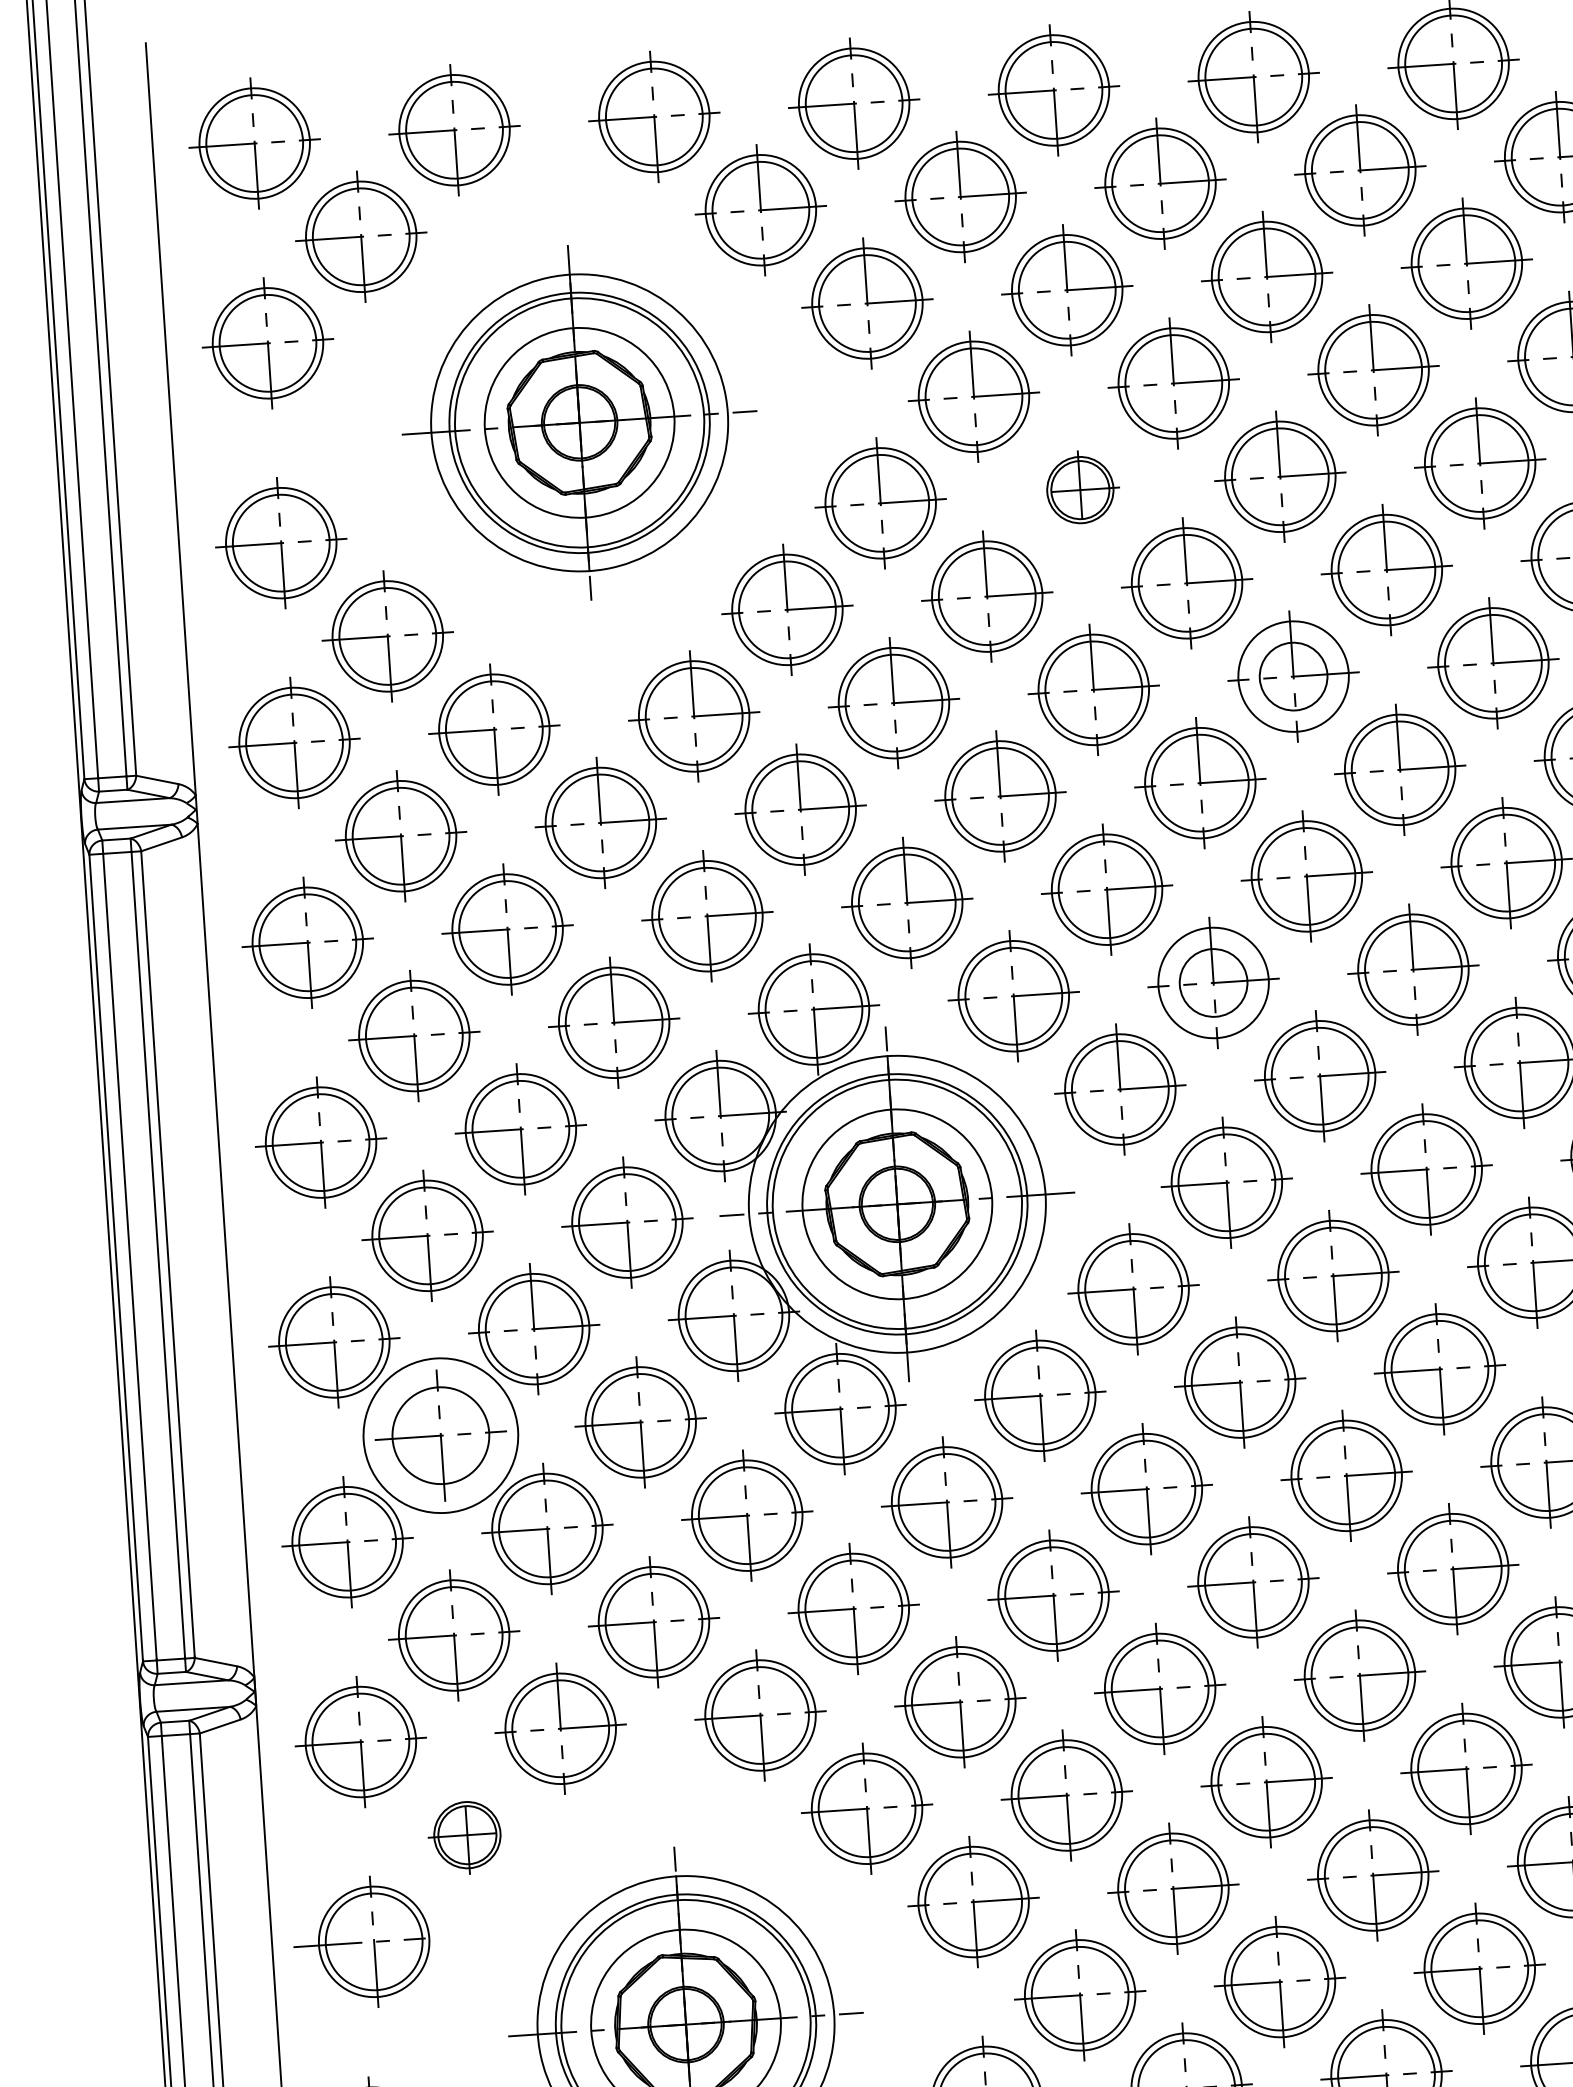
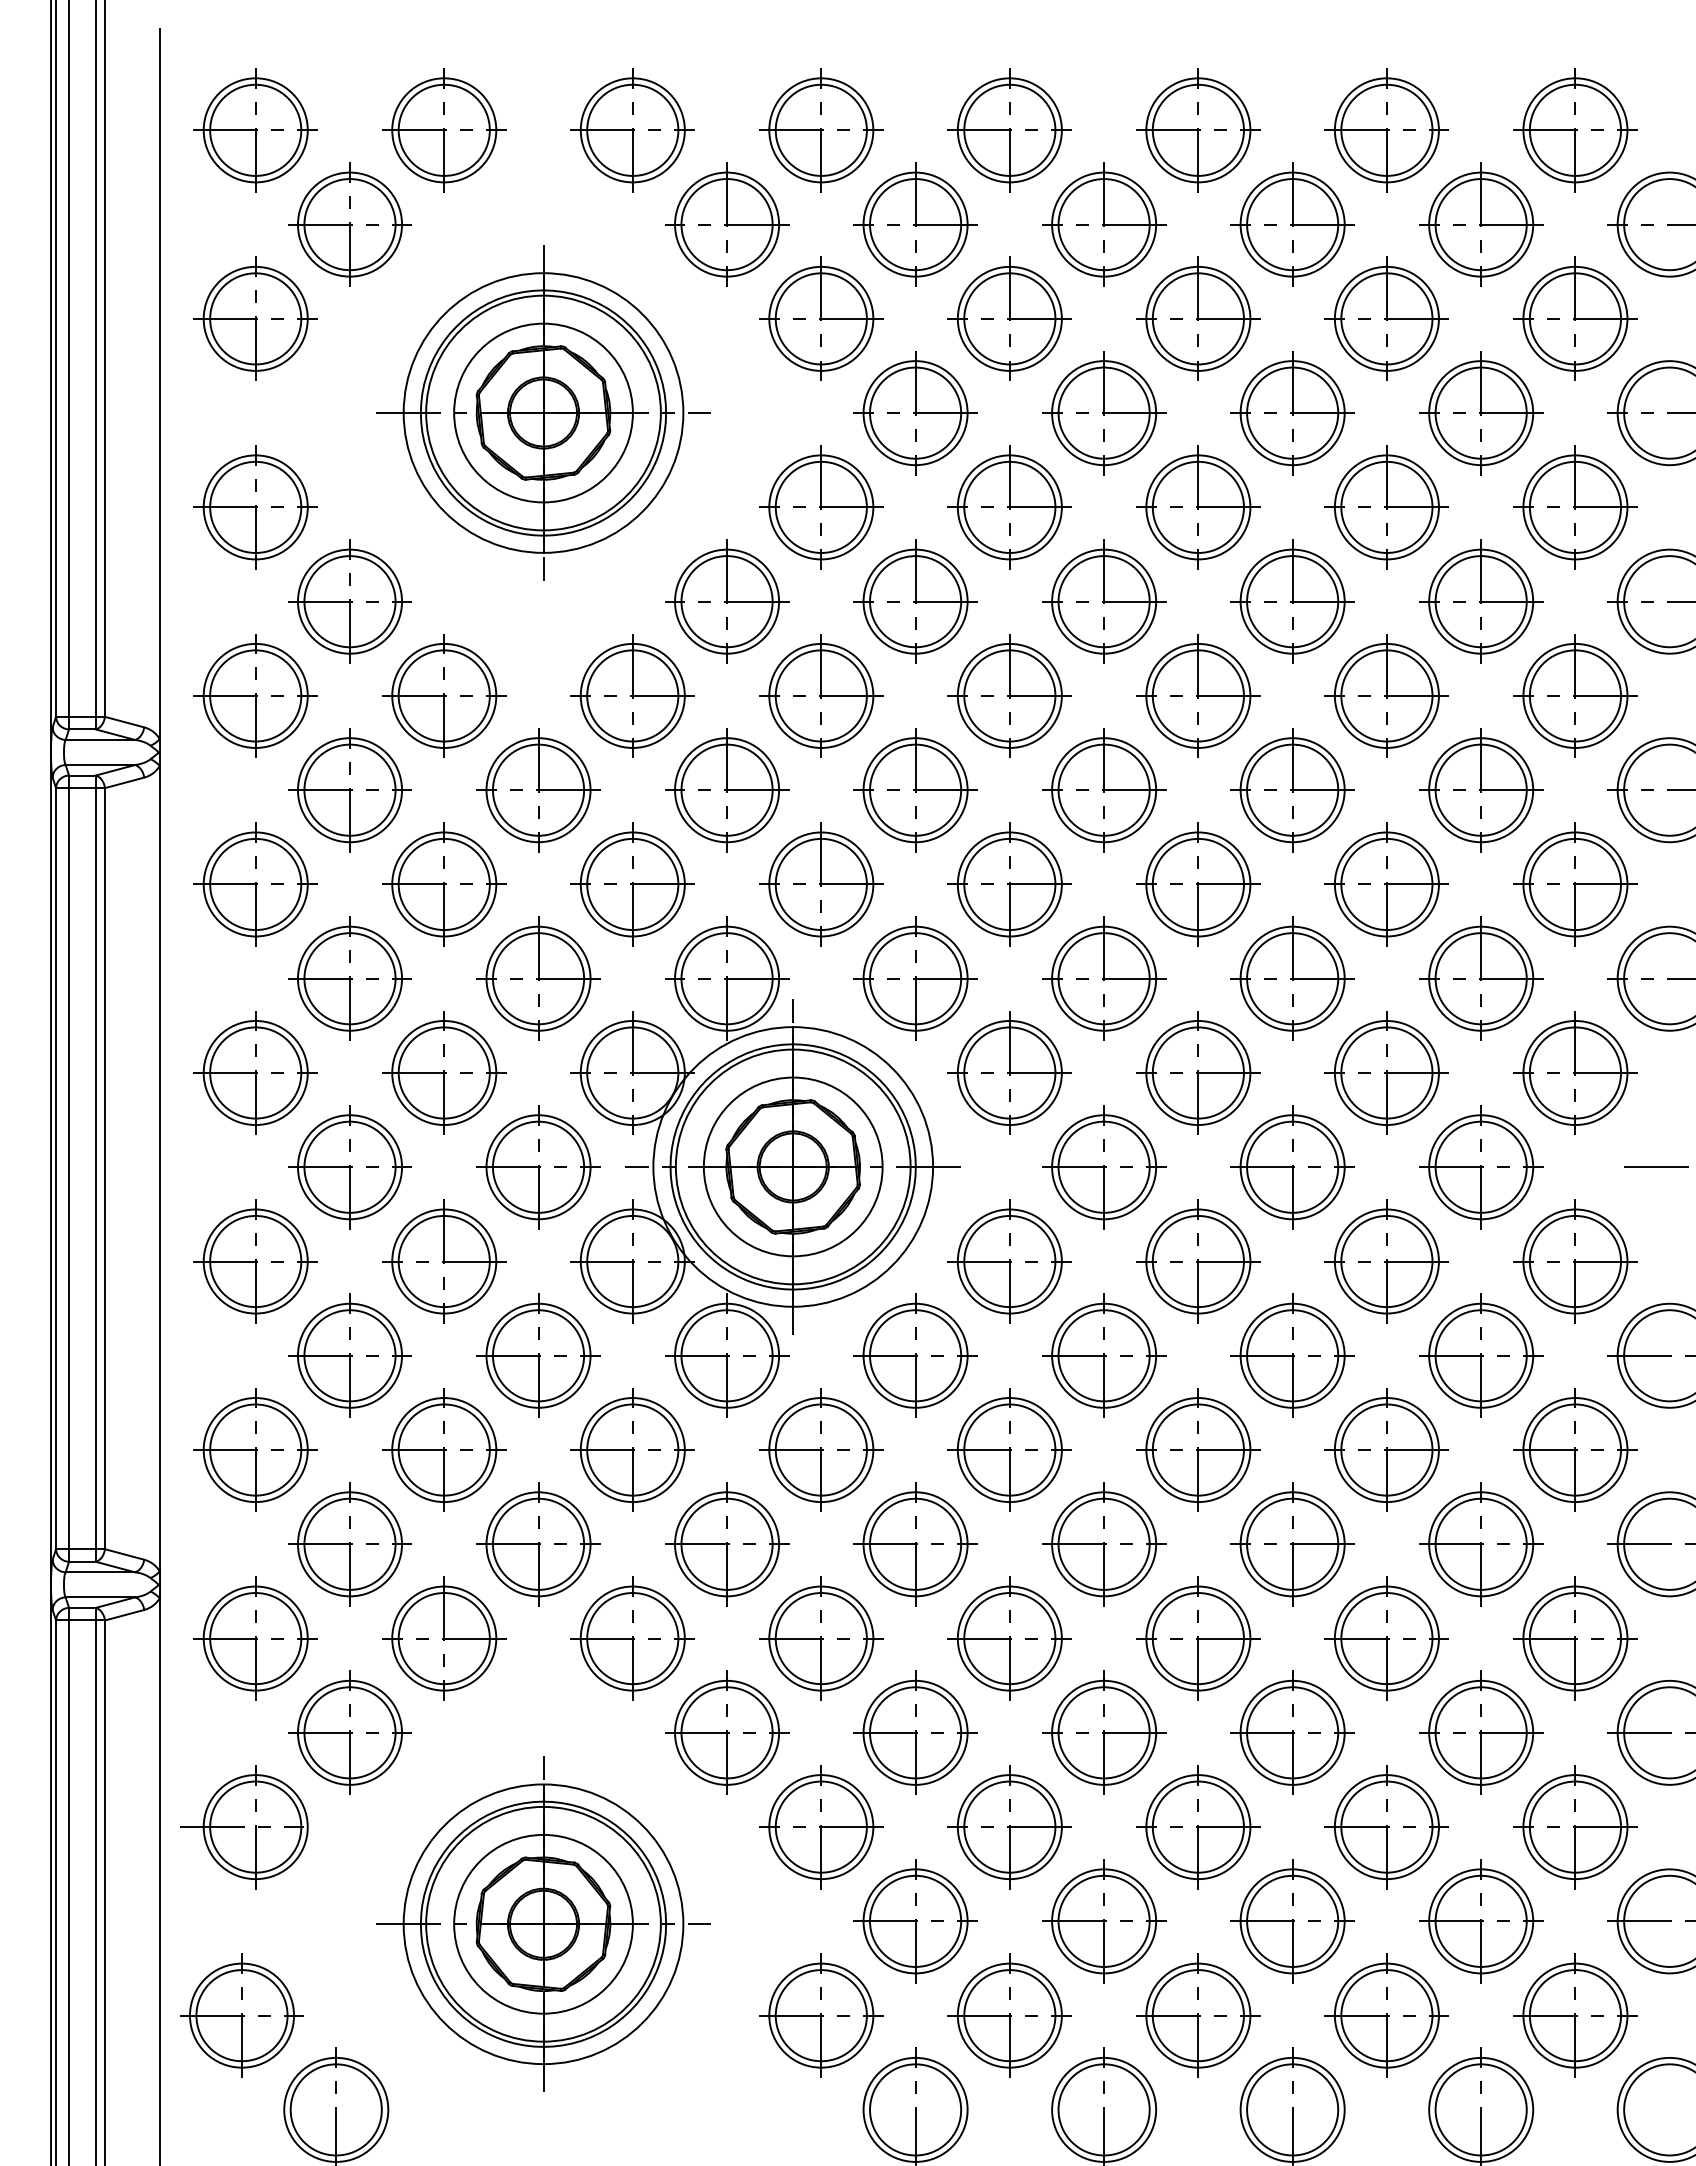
part: (1080, 490) -> (1009, 507), size x1.67
circle: (1292, 676) -> (1197, 695), size x1.43
circle: (1212, 982) -> (1103, 978), size x1.43
circle: (440, 1435) -> (349, 1355), size x0.71
part: (466, 1834) -> (349, 1732), size x1.67

